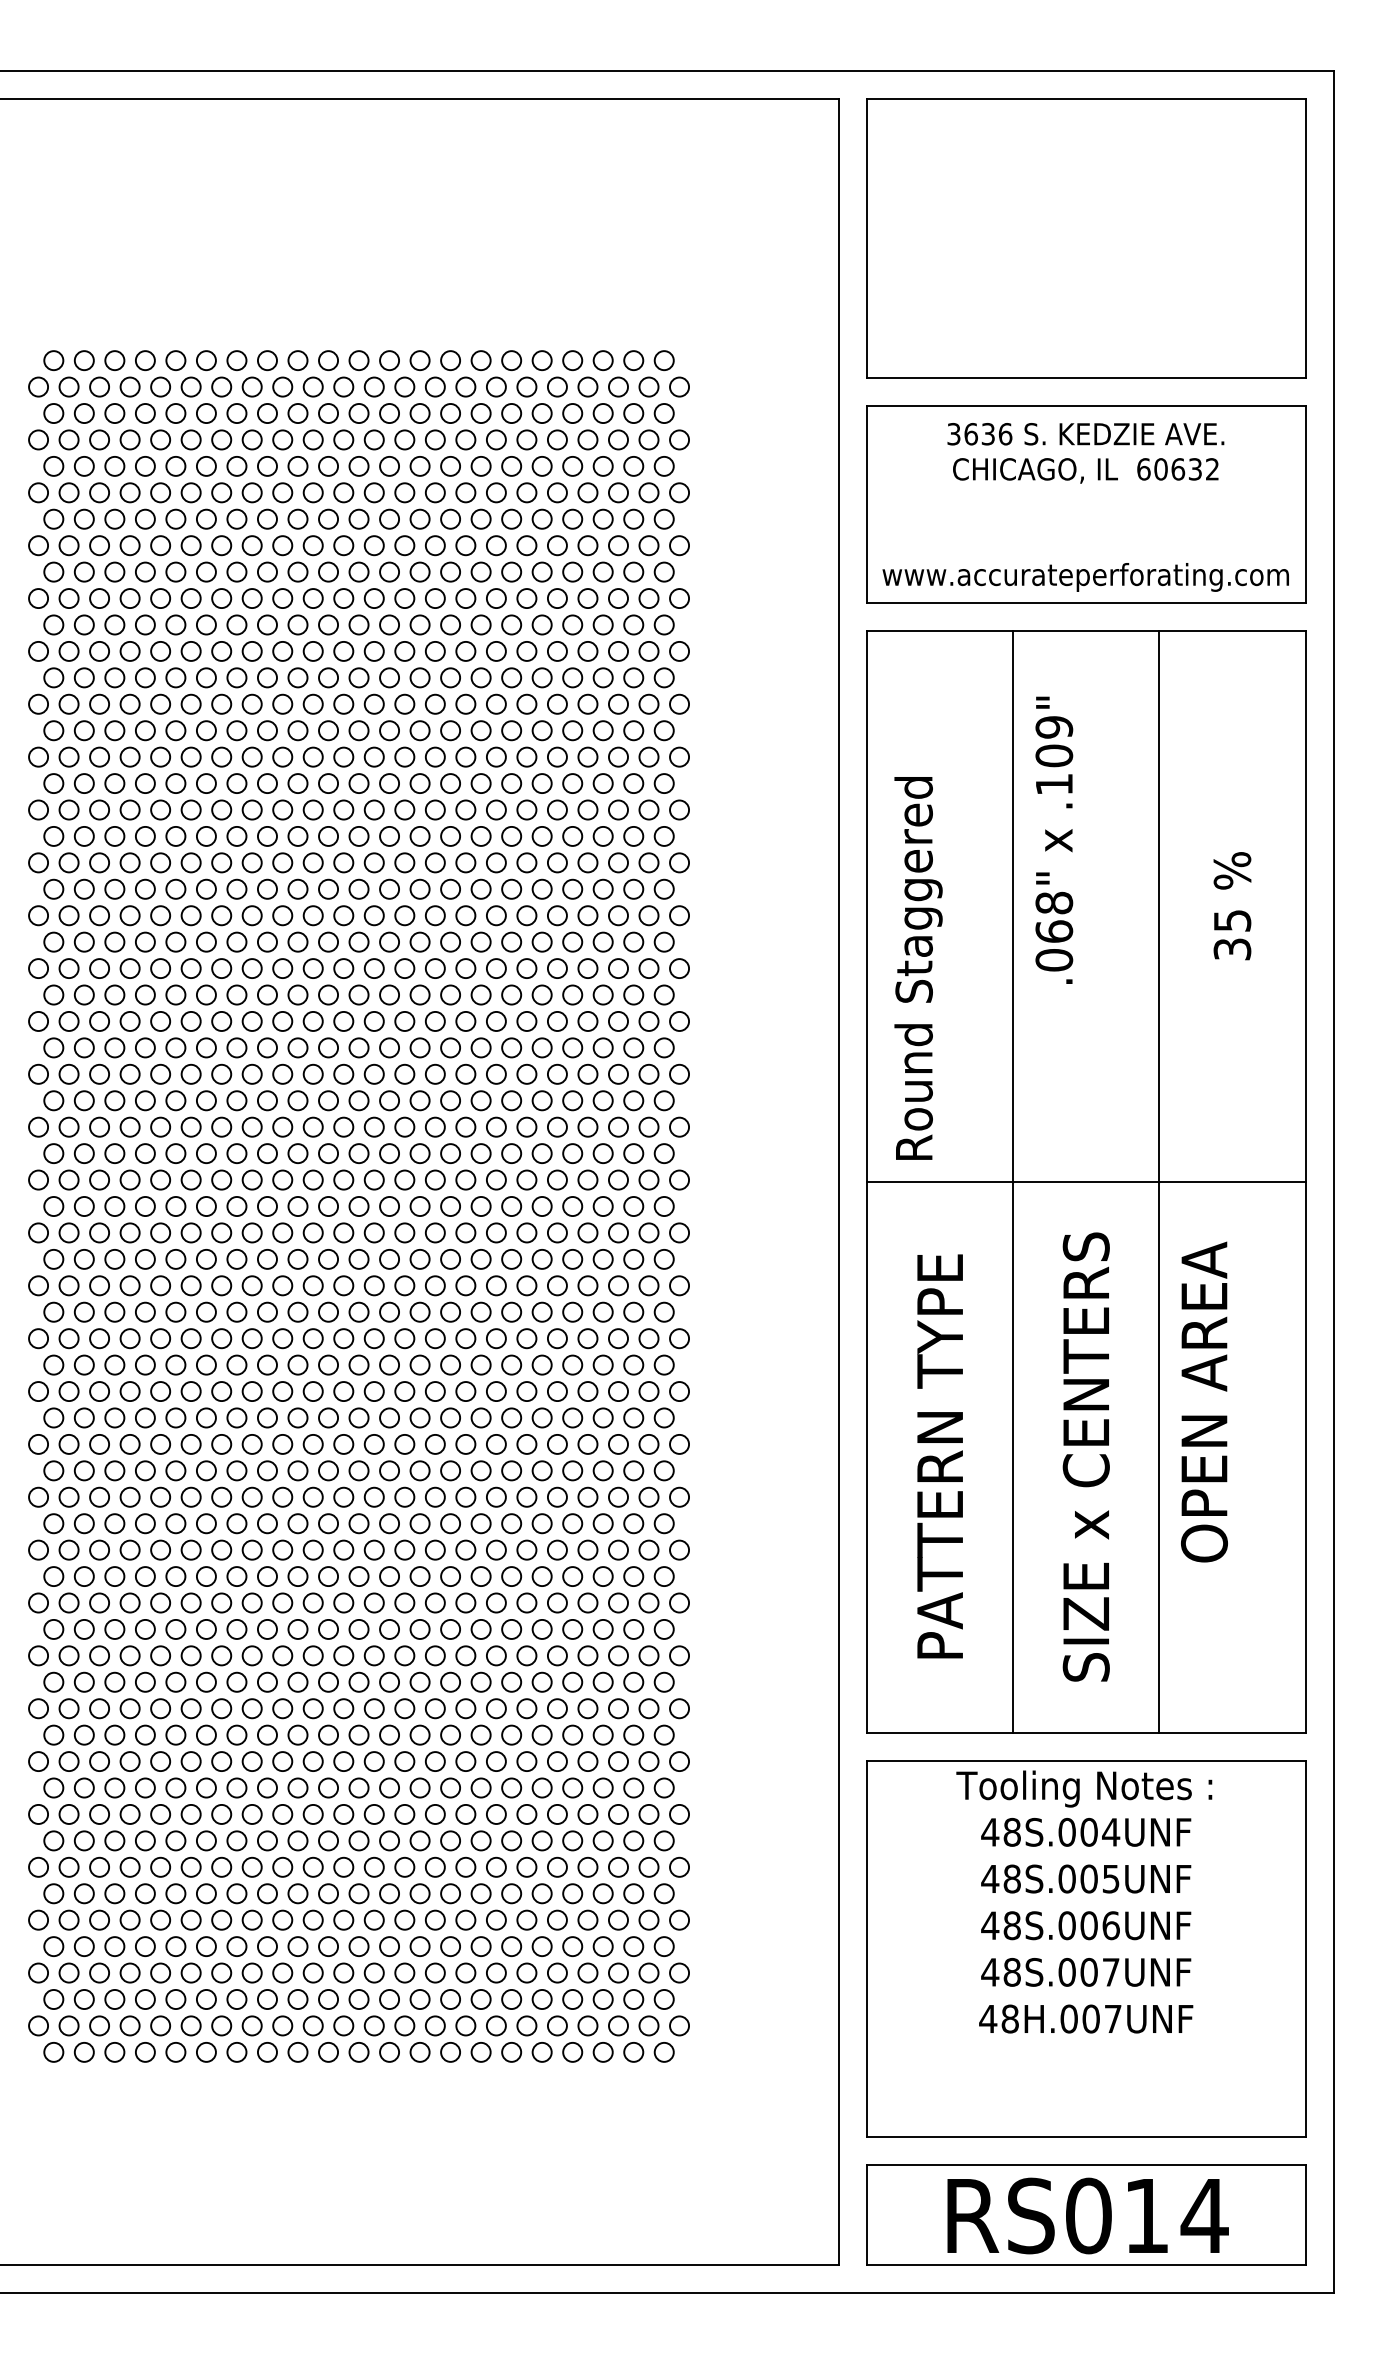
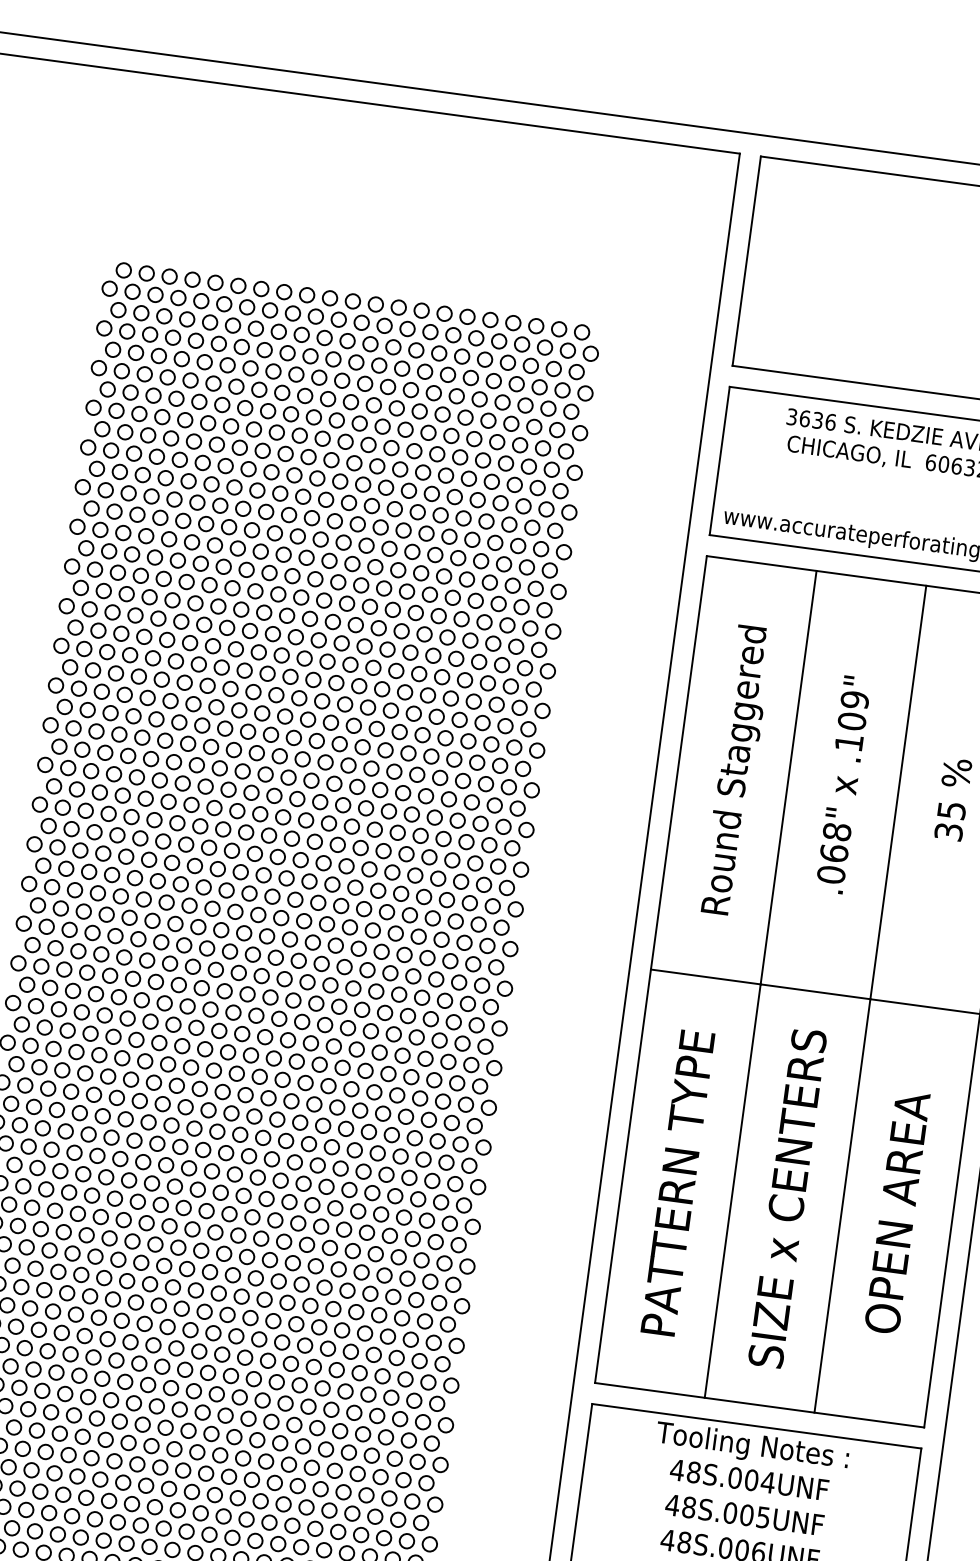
text: (1054, 839) -> (843, 784), moved
text: (918, 968) -> (737, 770), moved
text: (1204, 1401) -> (897, 1211), moved

